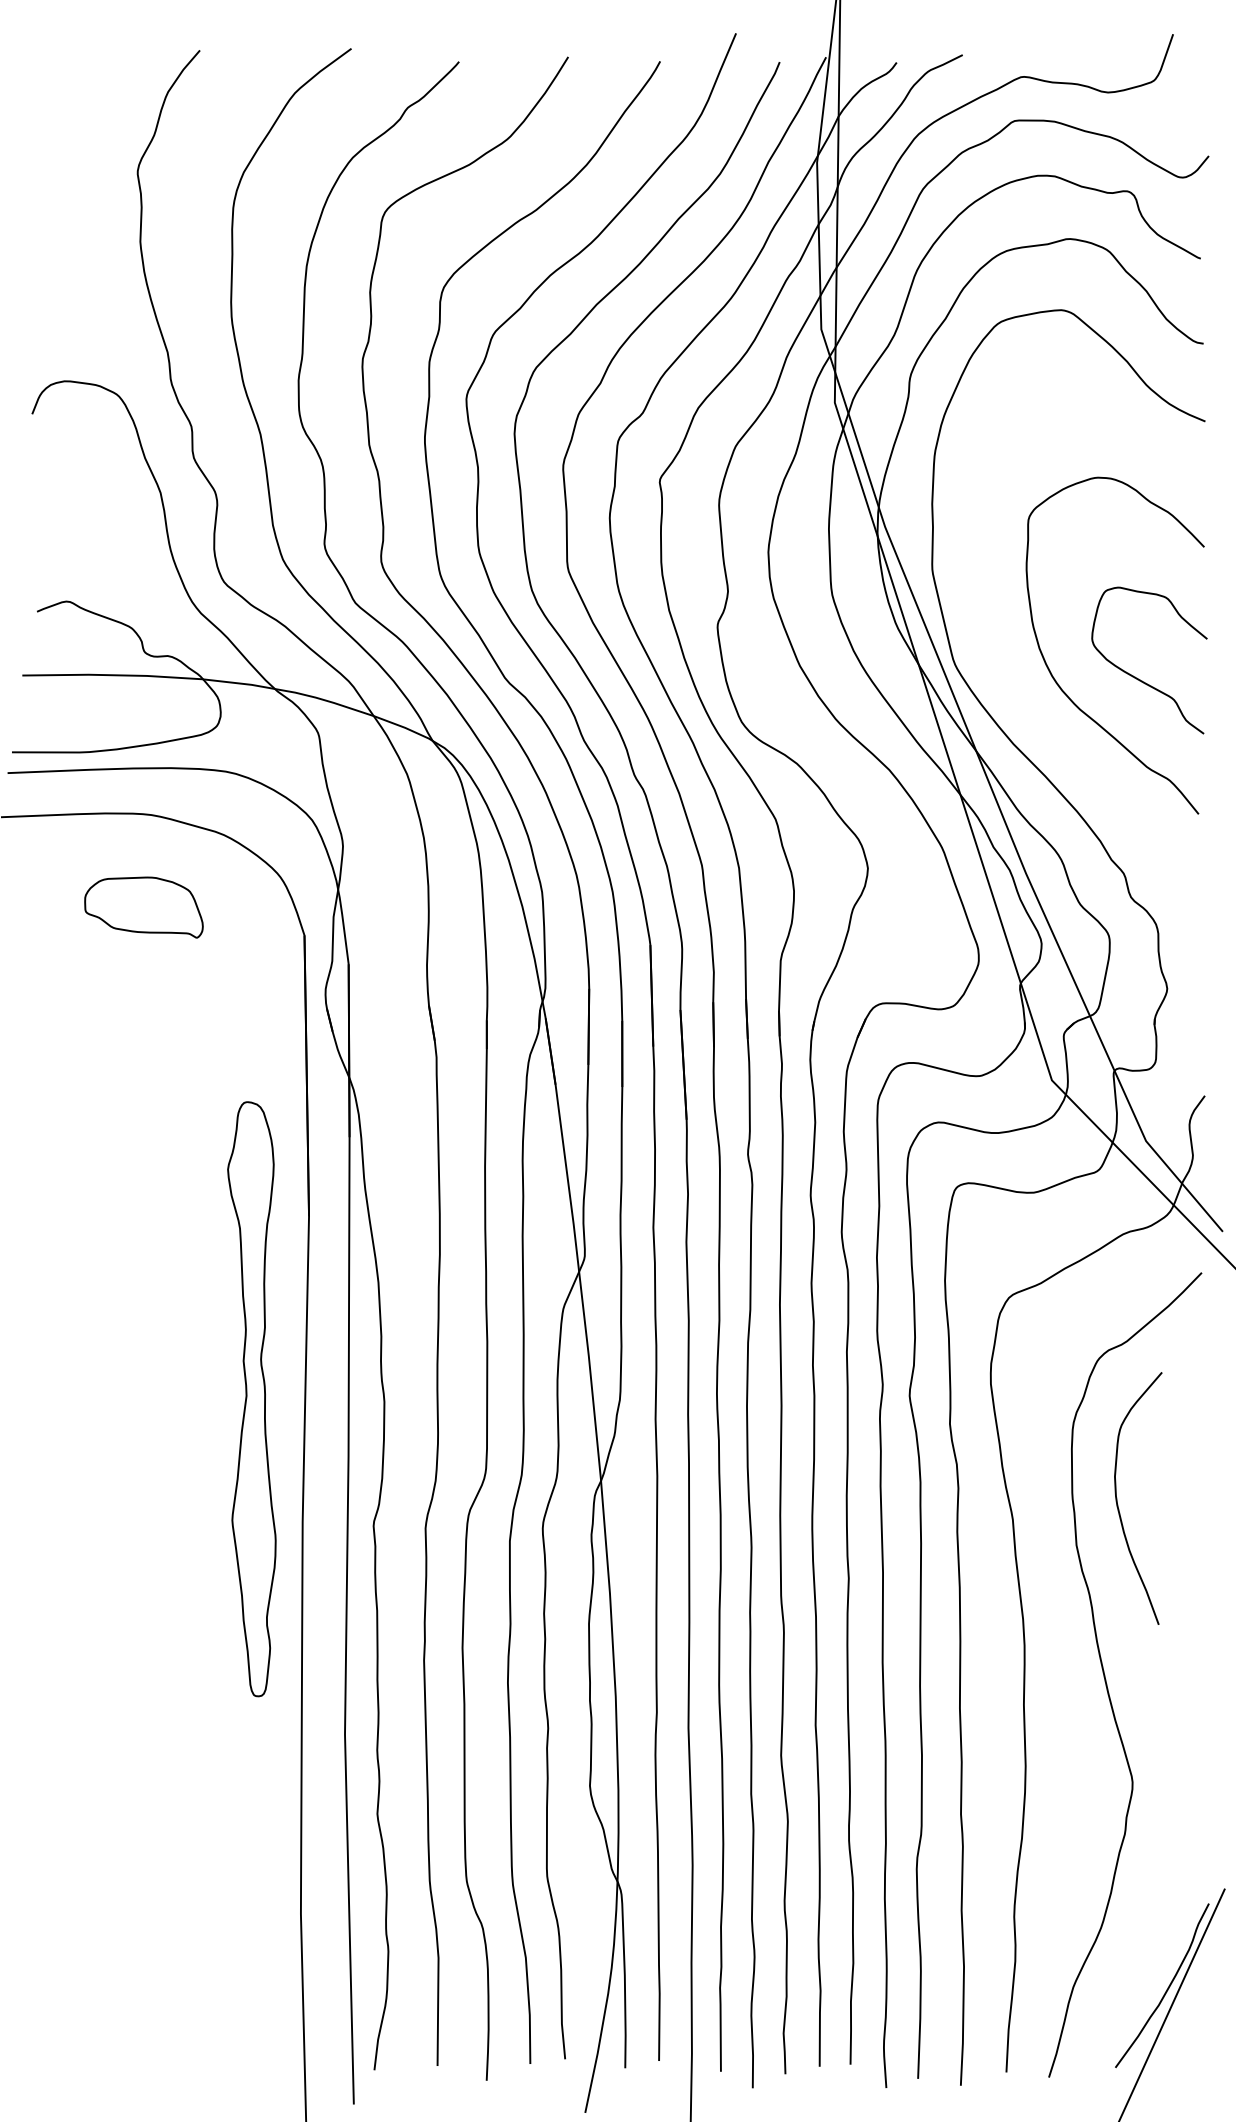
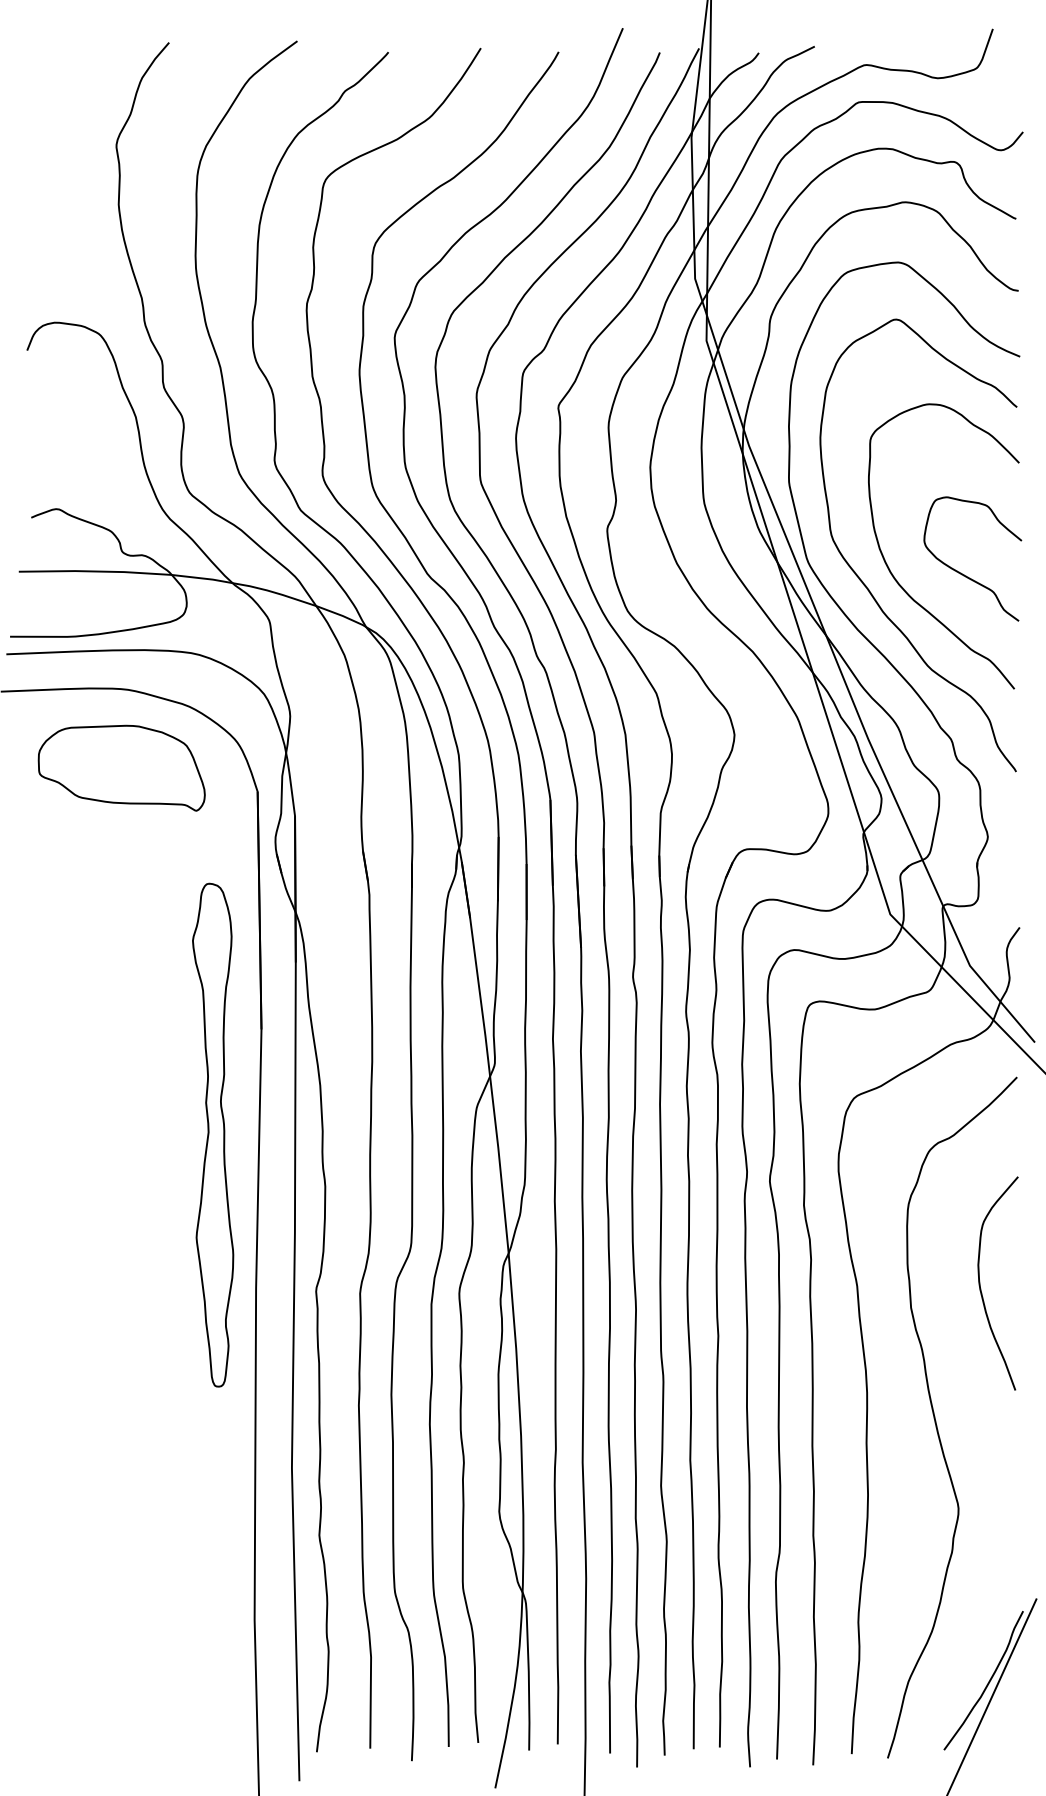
curve: (1023, 691) -> (866, 585), added
part: (143, 907) -> (121, 768), size x1.67
part: (251, 1399) -> (212, 1135), moved
curve: (1118, 1504) -> (981, 1288), moved

